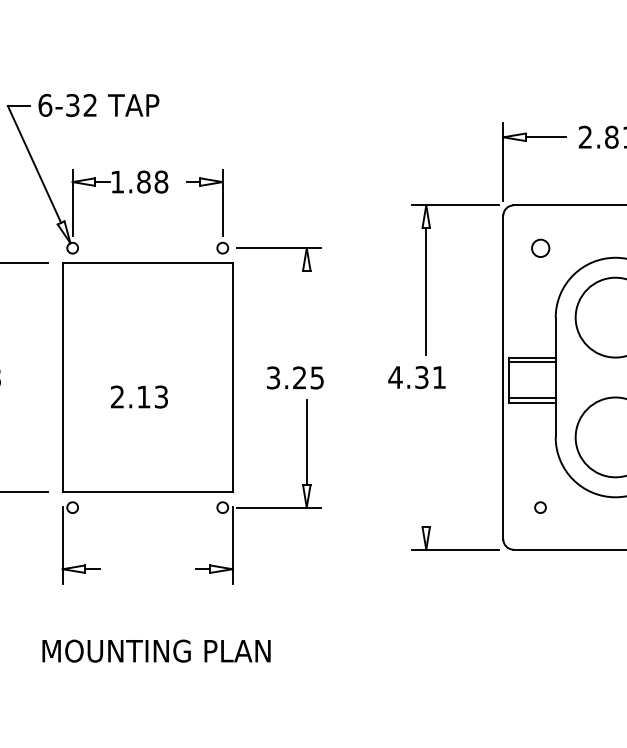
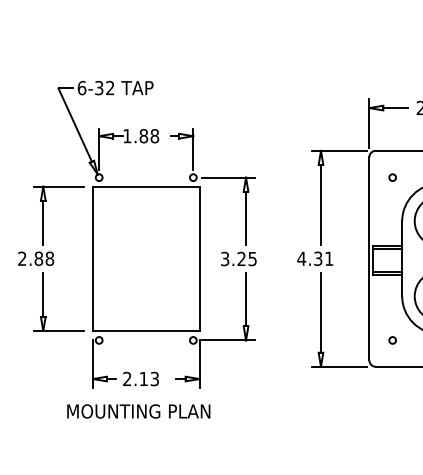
circle: (540, 247) -> (392, 177), size x0.62
line: (307, 313) -> (246, 218), added
text: (138, 396) -> (140, 378), moved
line: (427, 463) -> (321, 312), added
text: (156, 651) -> (138, 411), moved

